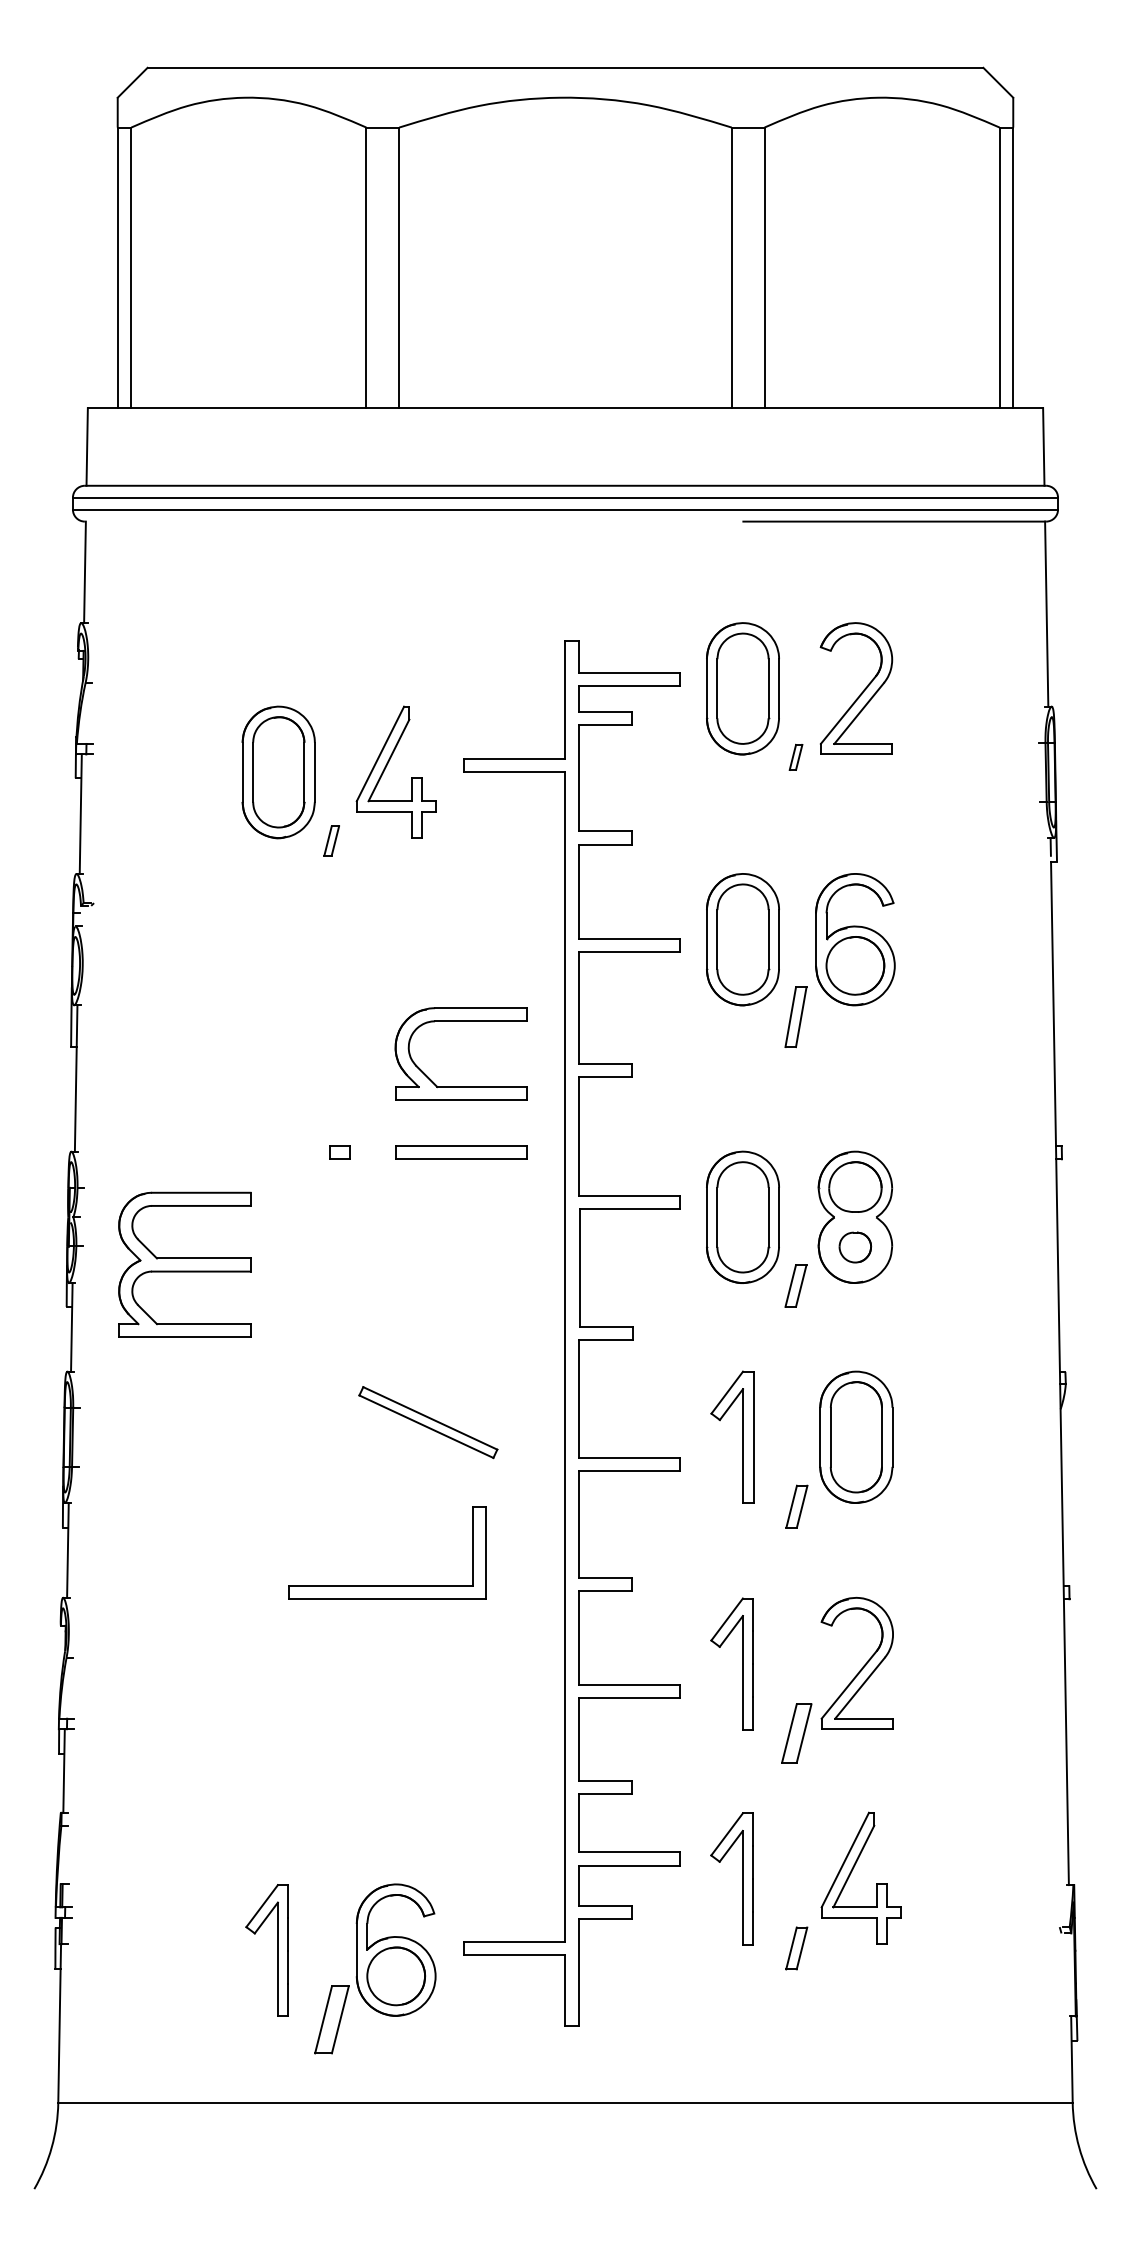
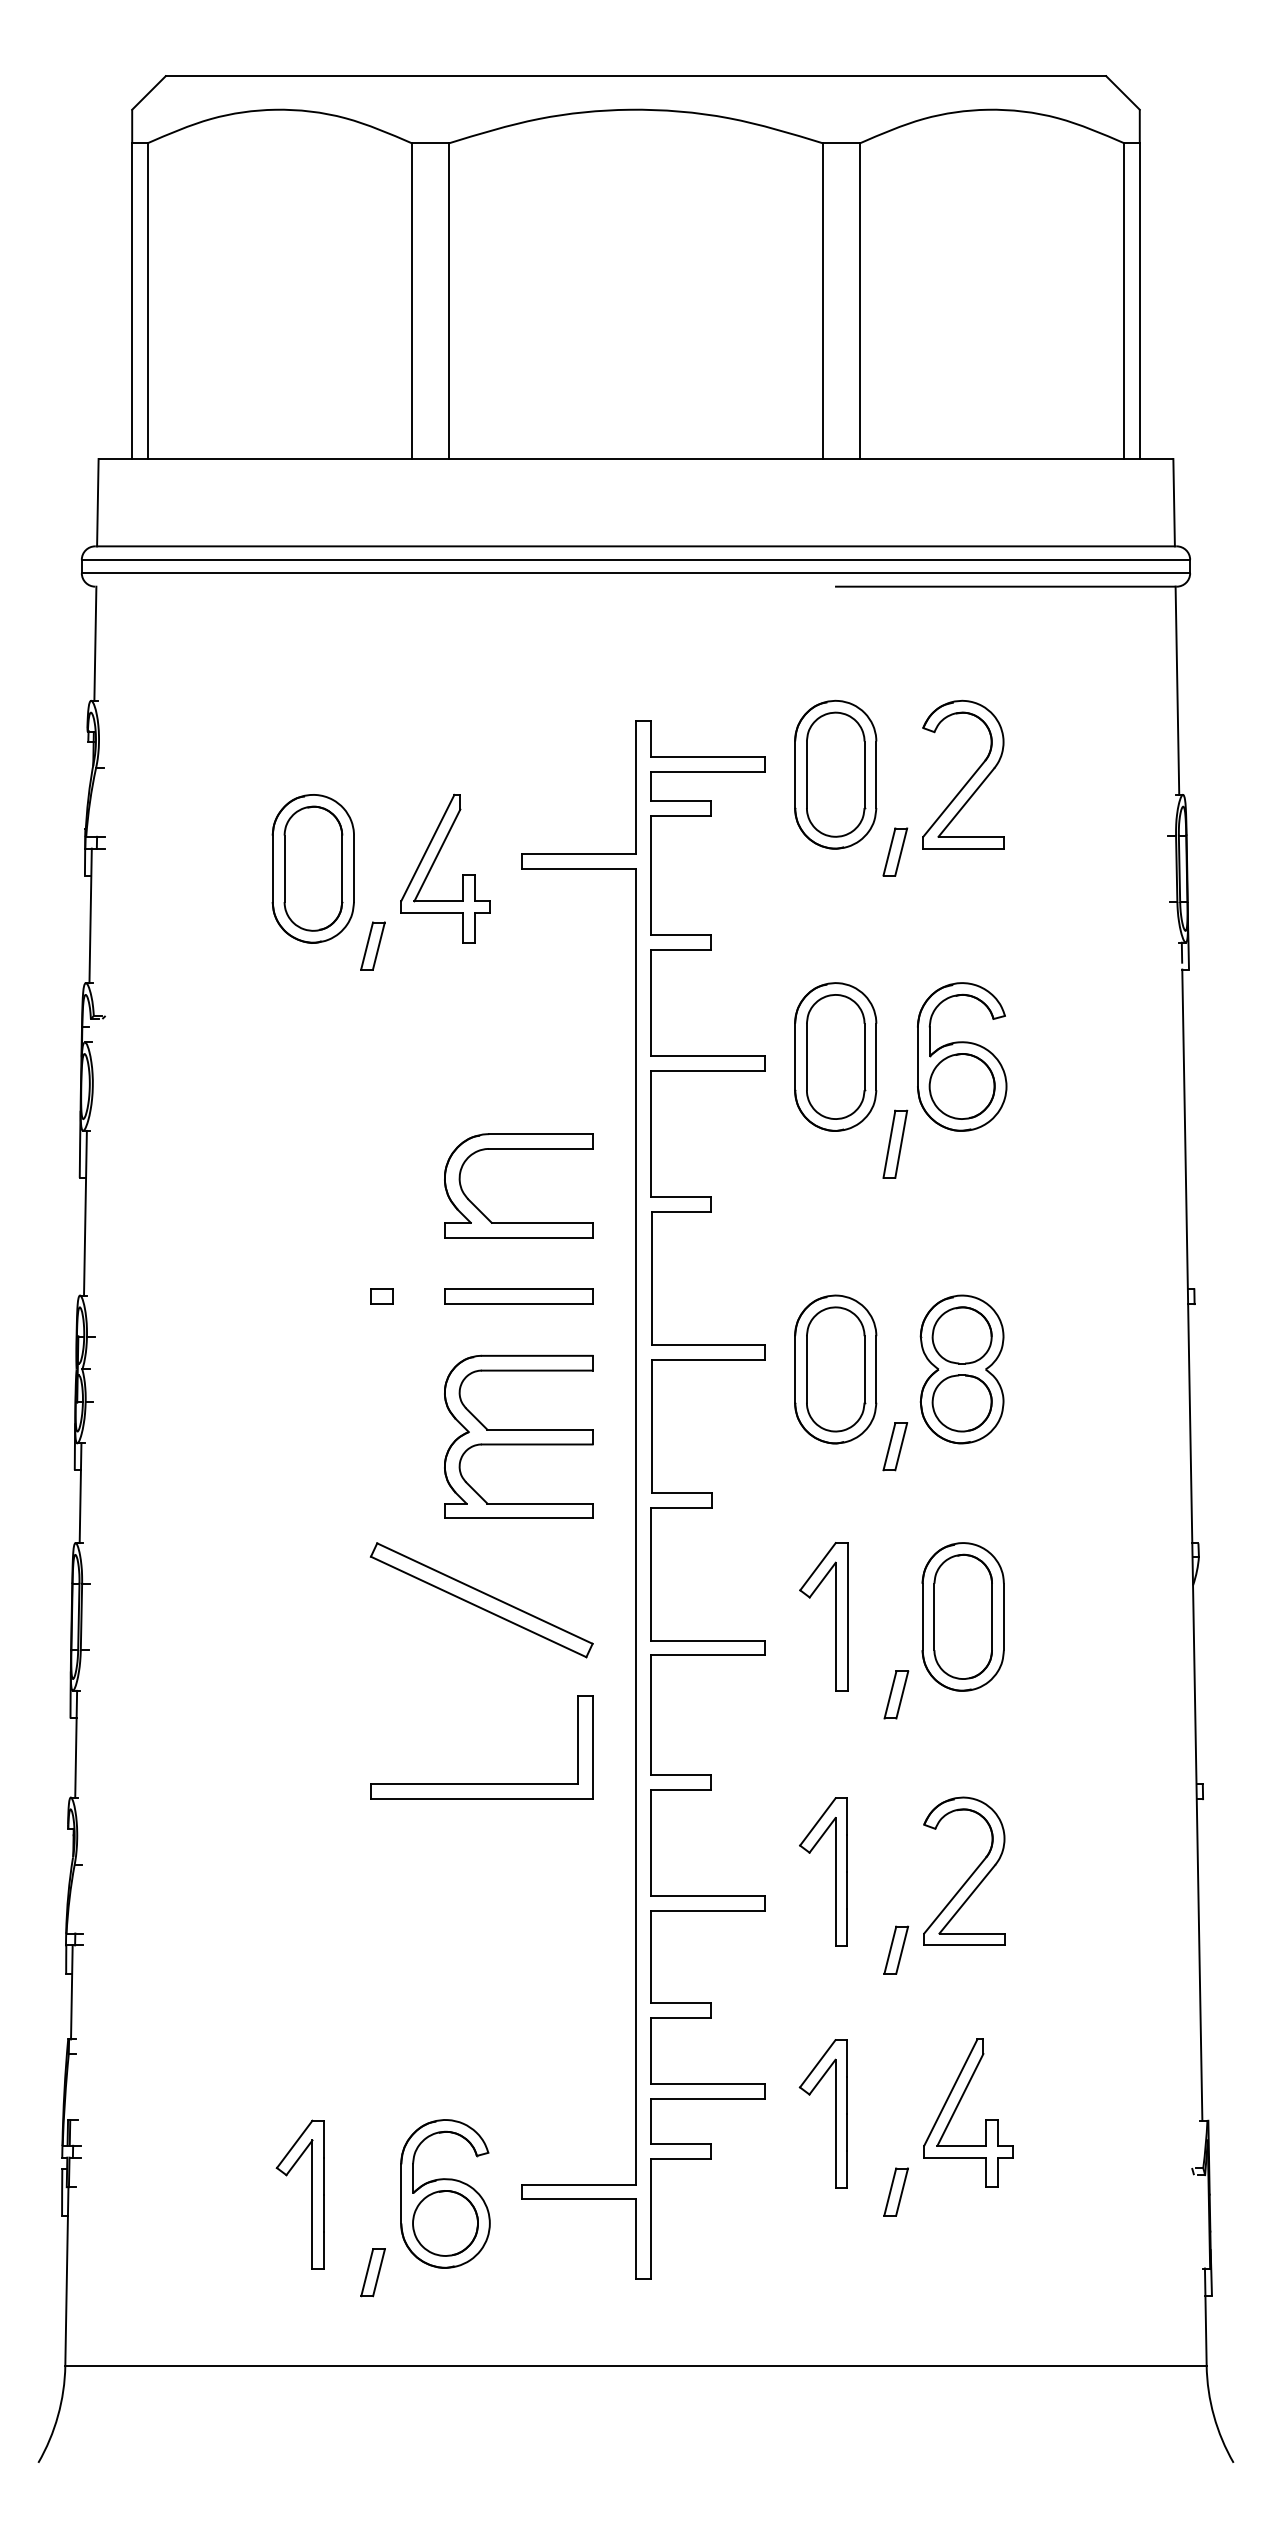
part: (796, 756) -> (895, 851), size x1.67
part: (331, 840) -> (372, 945), size x1.43
part: (854, 1247) -> (961, 1403), size x1.67
part: (184, 1264) -> (518, 1436), moved
part: (428, 1422) -> (481, 1600), size x1.43
part: (387, 1585) -> (481, 1783), moved
part: (797, 1732) -> (896, 1949), size x0.71
part: (331, 2019) -> (372, 2272), size x0.62

